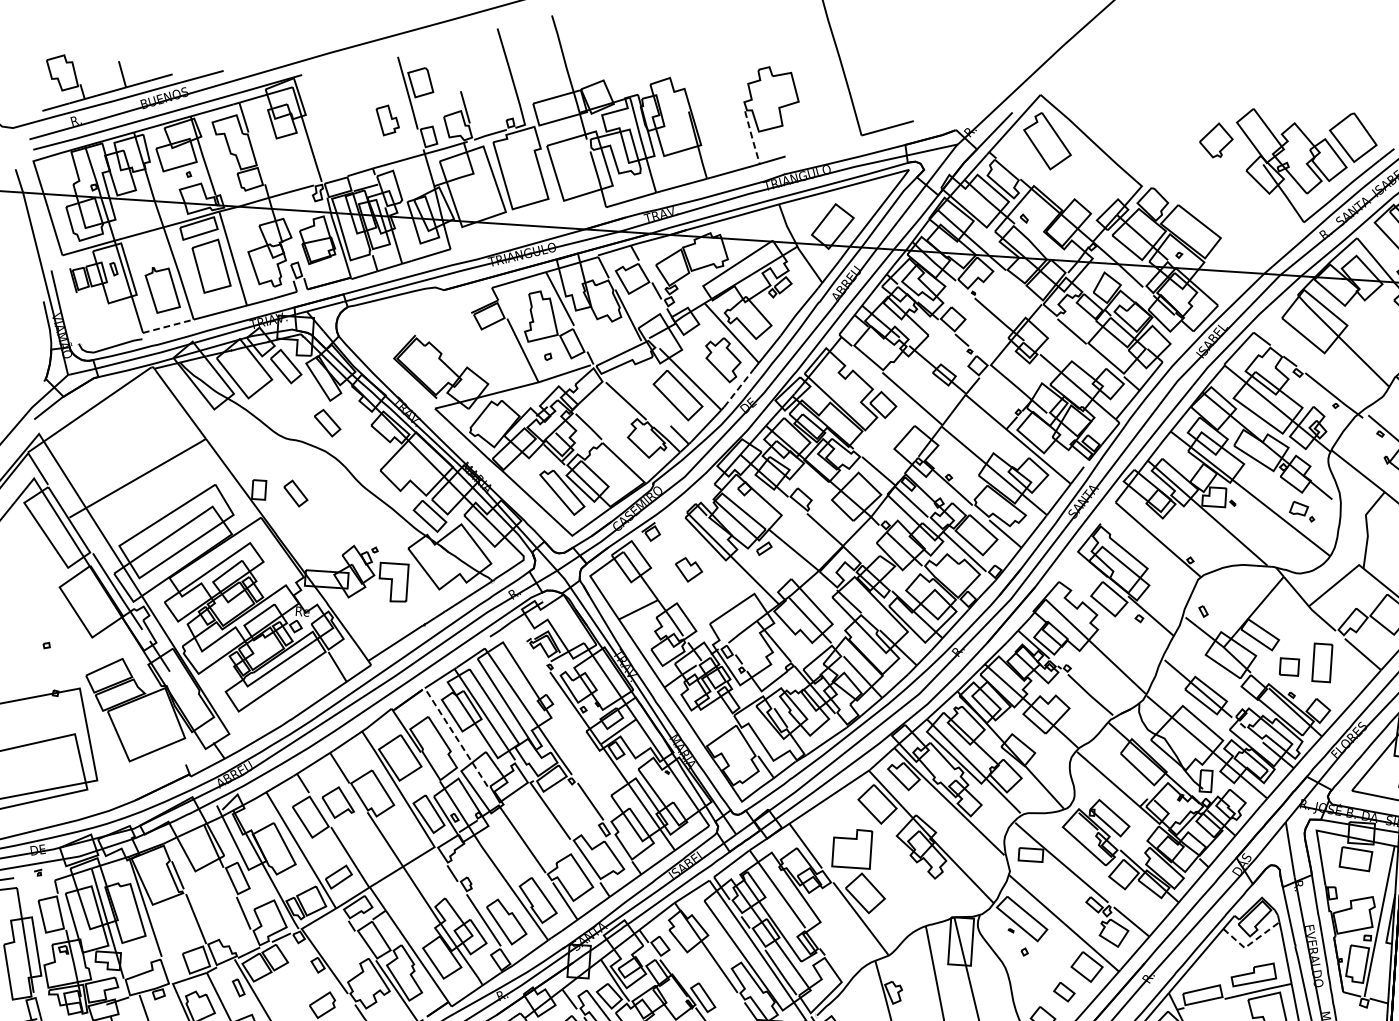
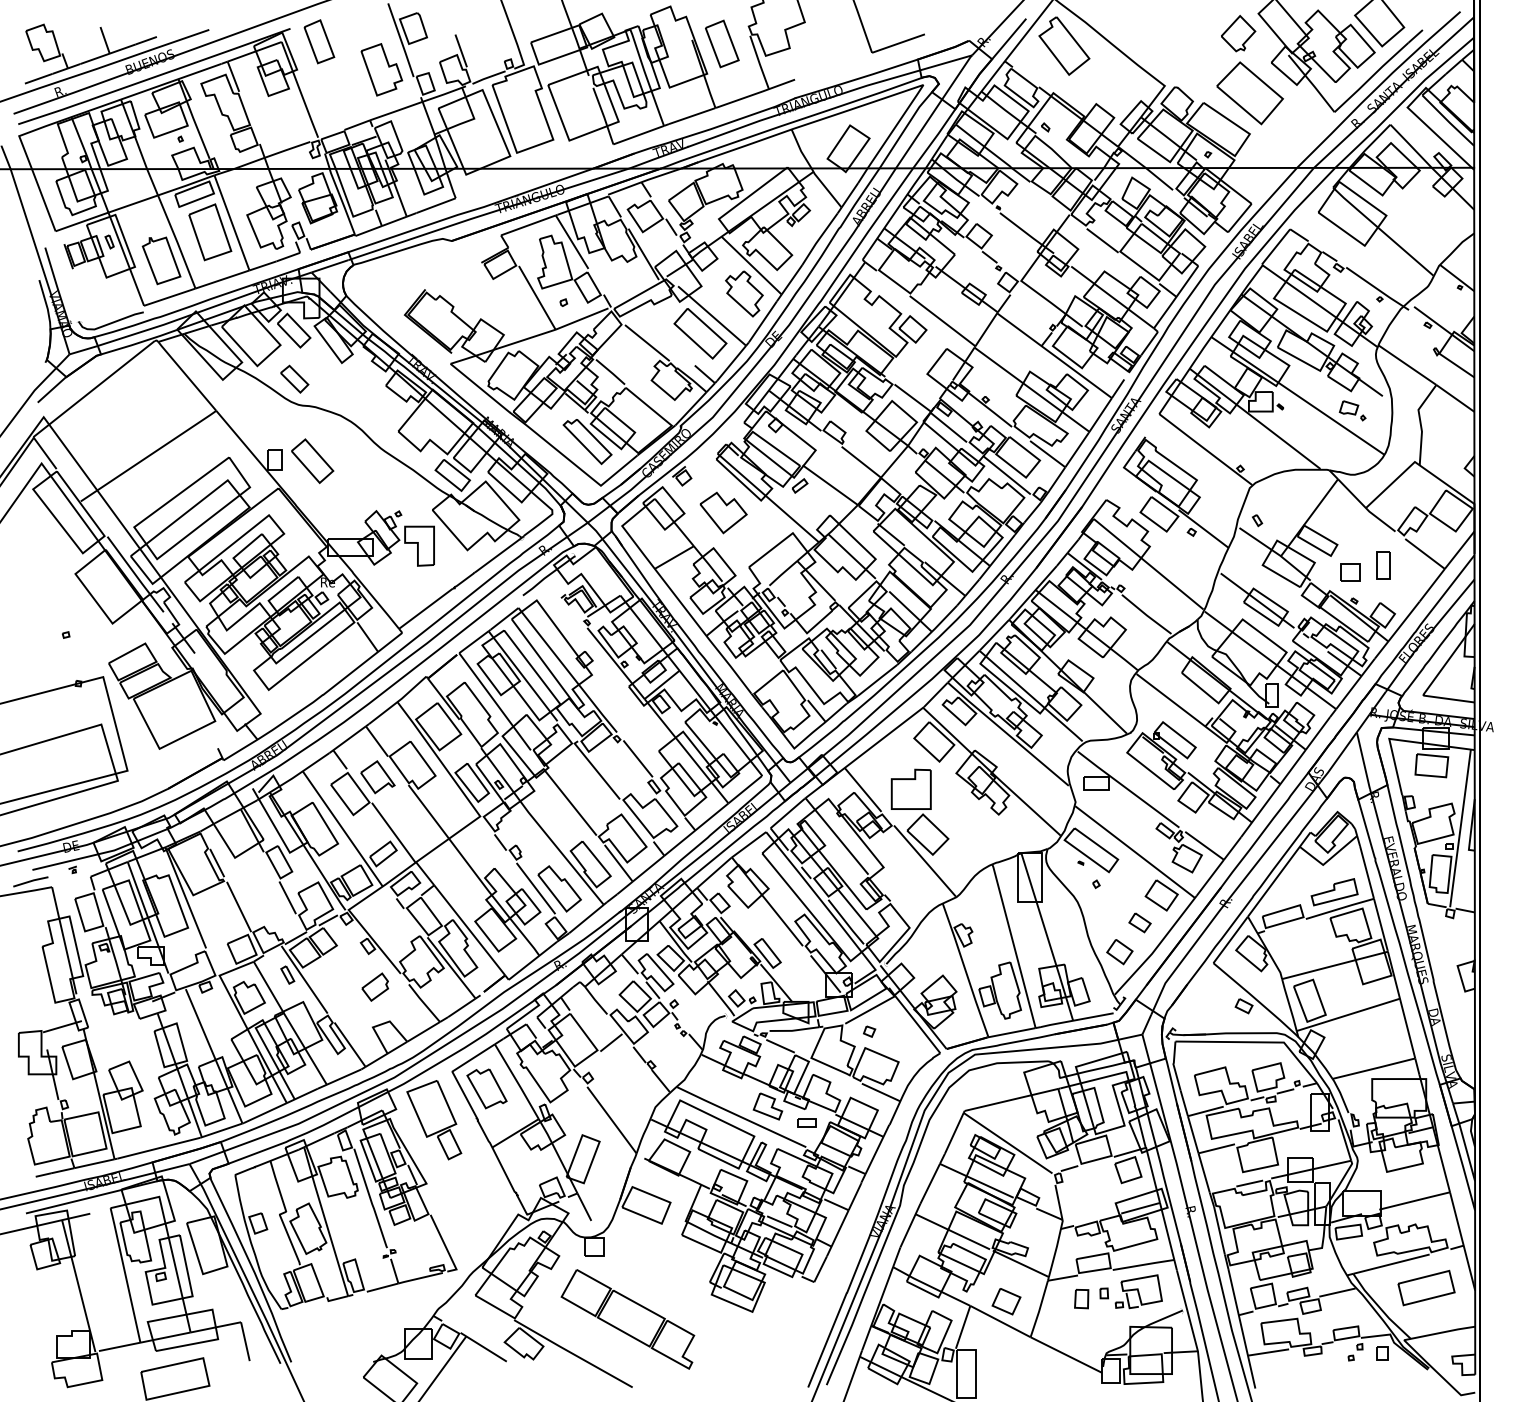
part: (329, 89) -> (319, 41), added
part: (717, 116) -> (722, 43), added
part: (387, 120) -> (381, 69), size x1.67
line: (752, 138) -> (759, 63), dashed -> solid
part: (1223, 198) -> (1249, 93), added
line: (169, 326) -> (170, 297), dashed -> solid
line: (738, 387) -> (762, 321), dashed -> solid
part: (327, 422) -> (294, 378), moved
part: (295, 492) -> (312, 460), size x1.67
part: (688, 569) -> (723, 512), size x1.67
part: (1322, 662) -> (1383, 565), size x0.71
line: (455, 737) -> (494, 701), dashed -> solid
line: (1250, 943) -> (1328, 860), dashed -> solid

